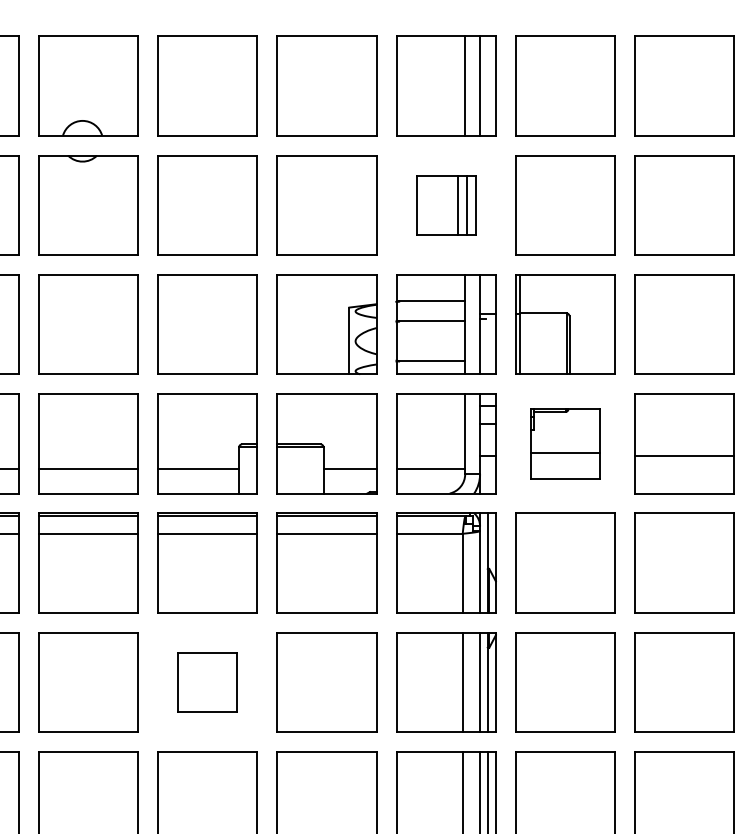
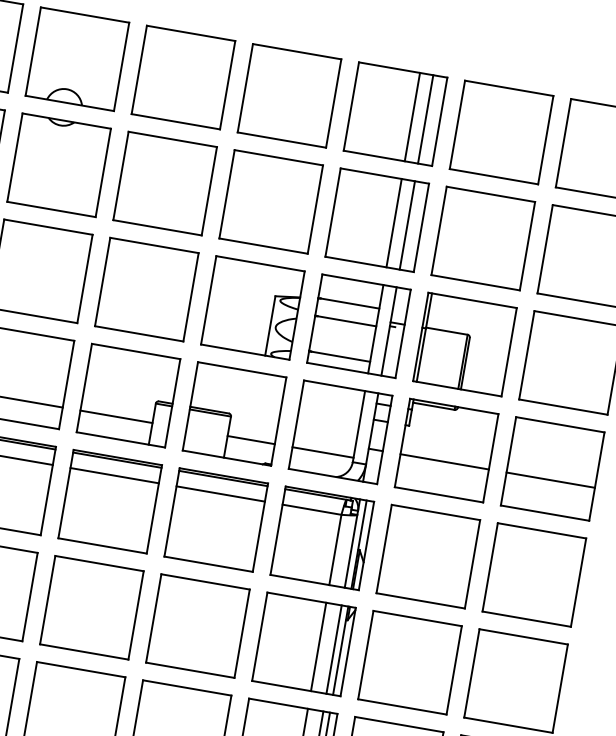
part: (446, 205) -> (377, 220), size x1.67
part: (565, 443) -> (446, 450), size x1.43
part: (207, 682) -> (91, 607), size x1.67

